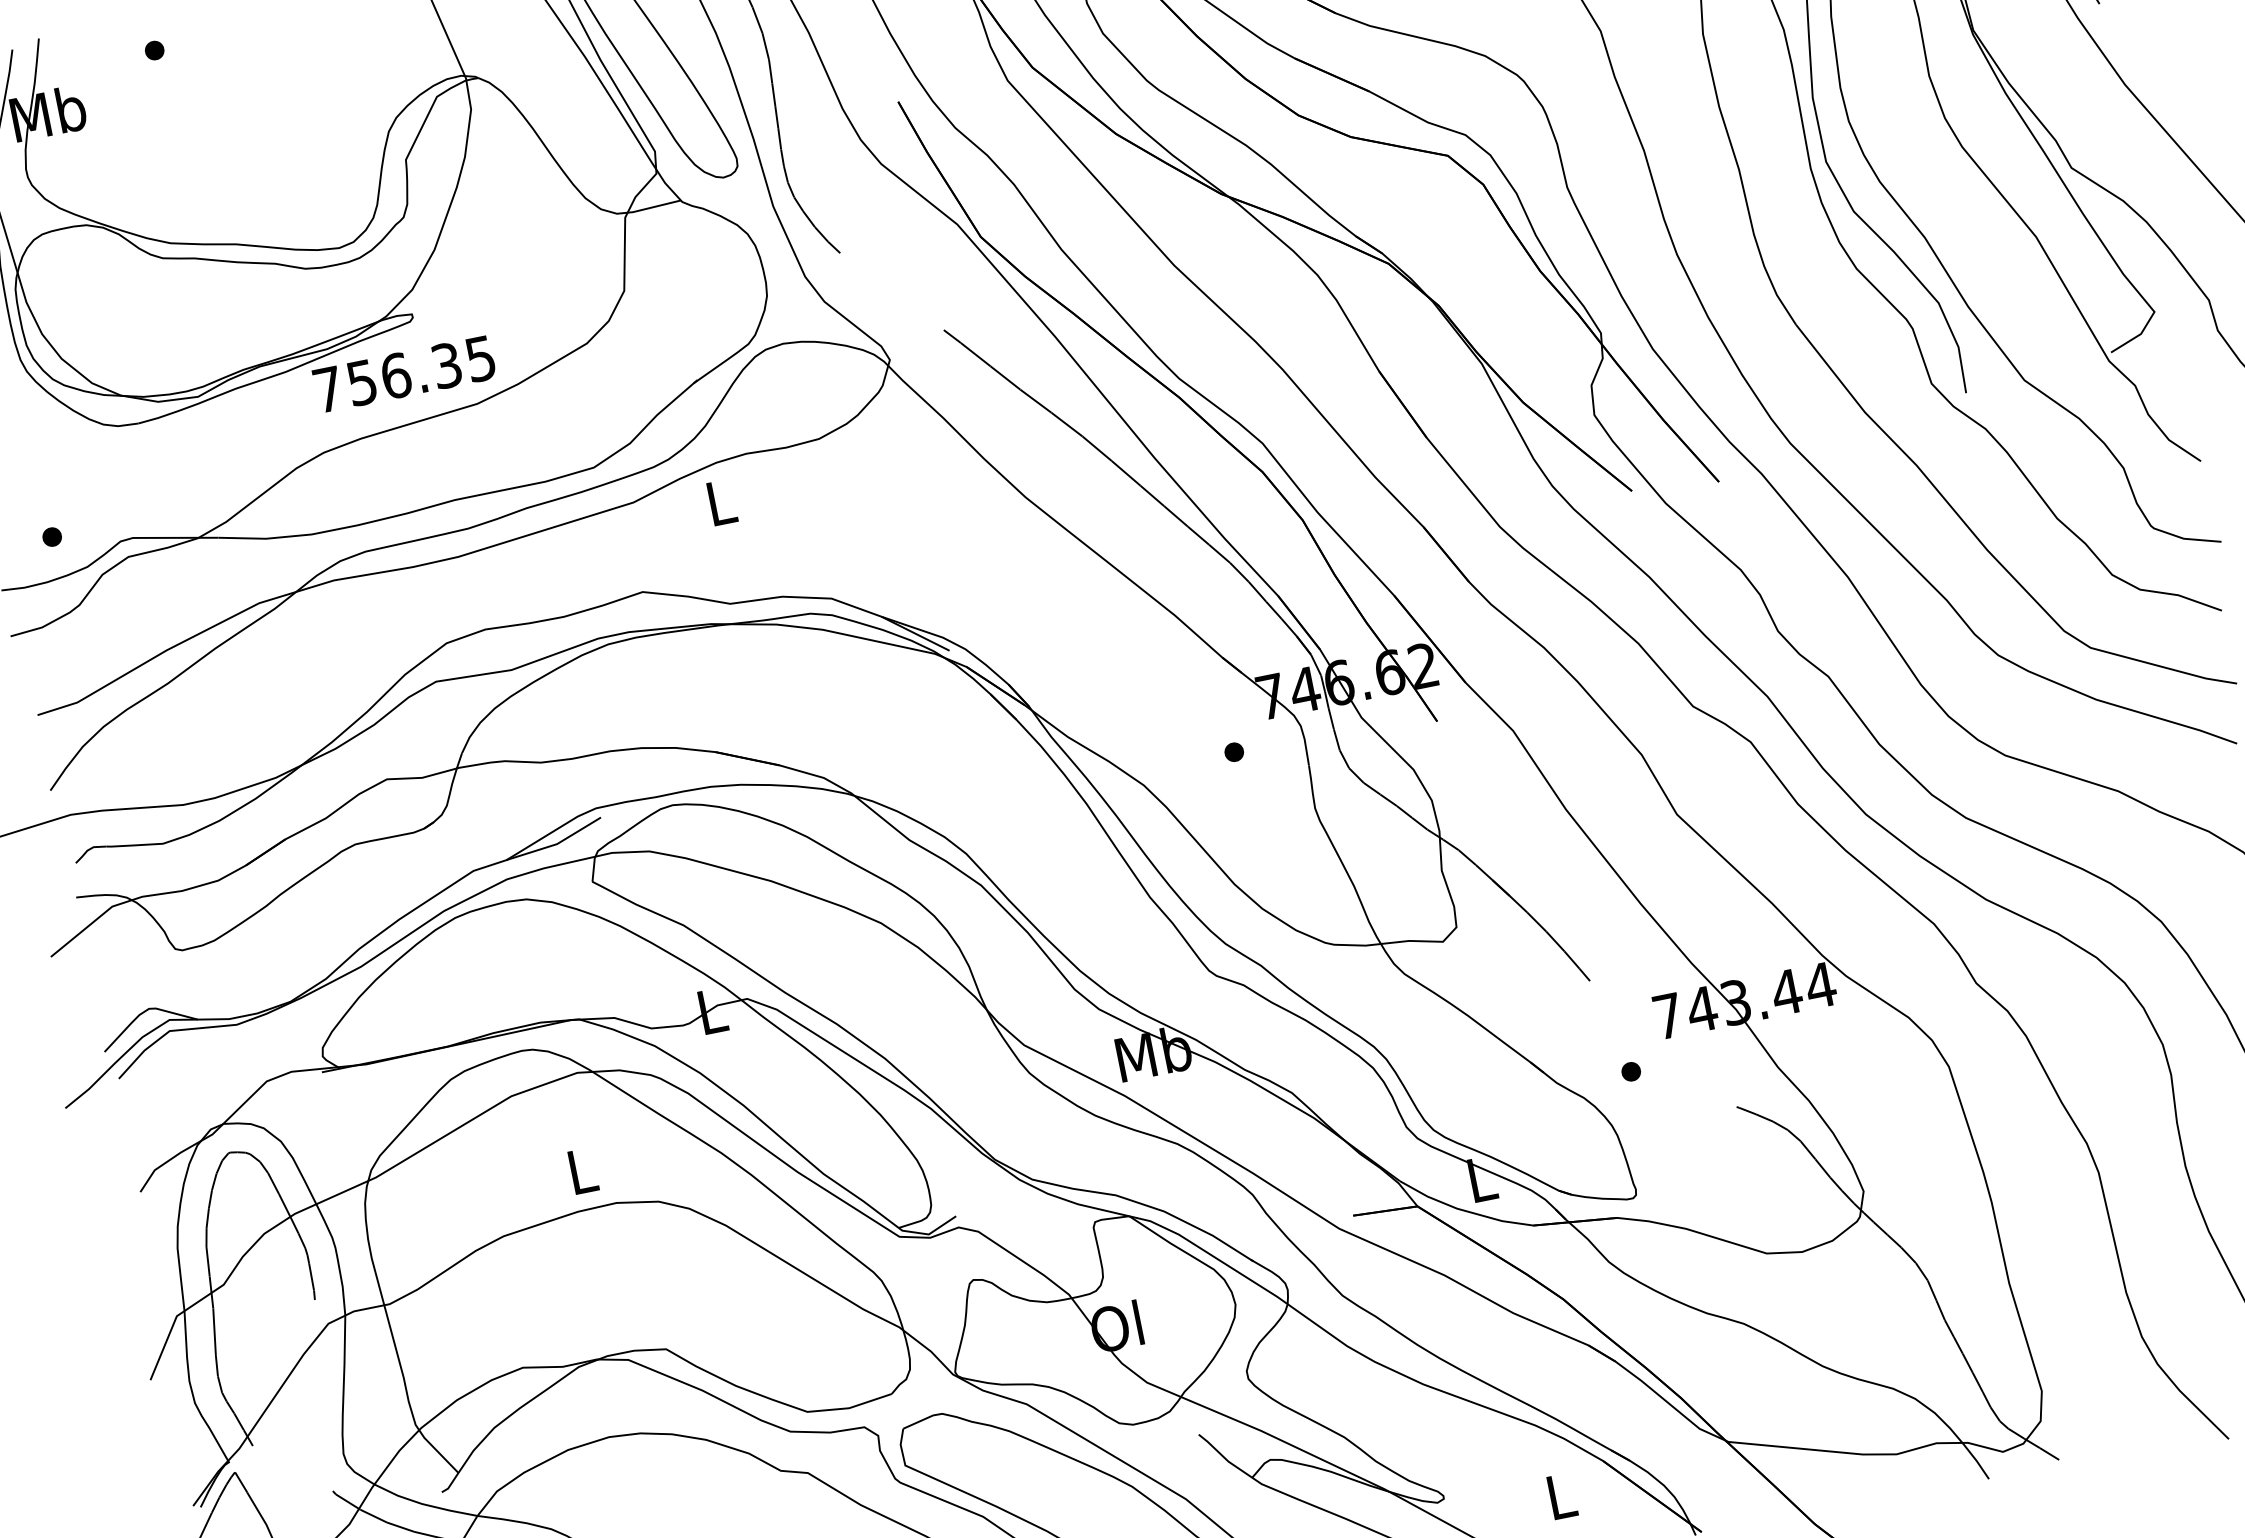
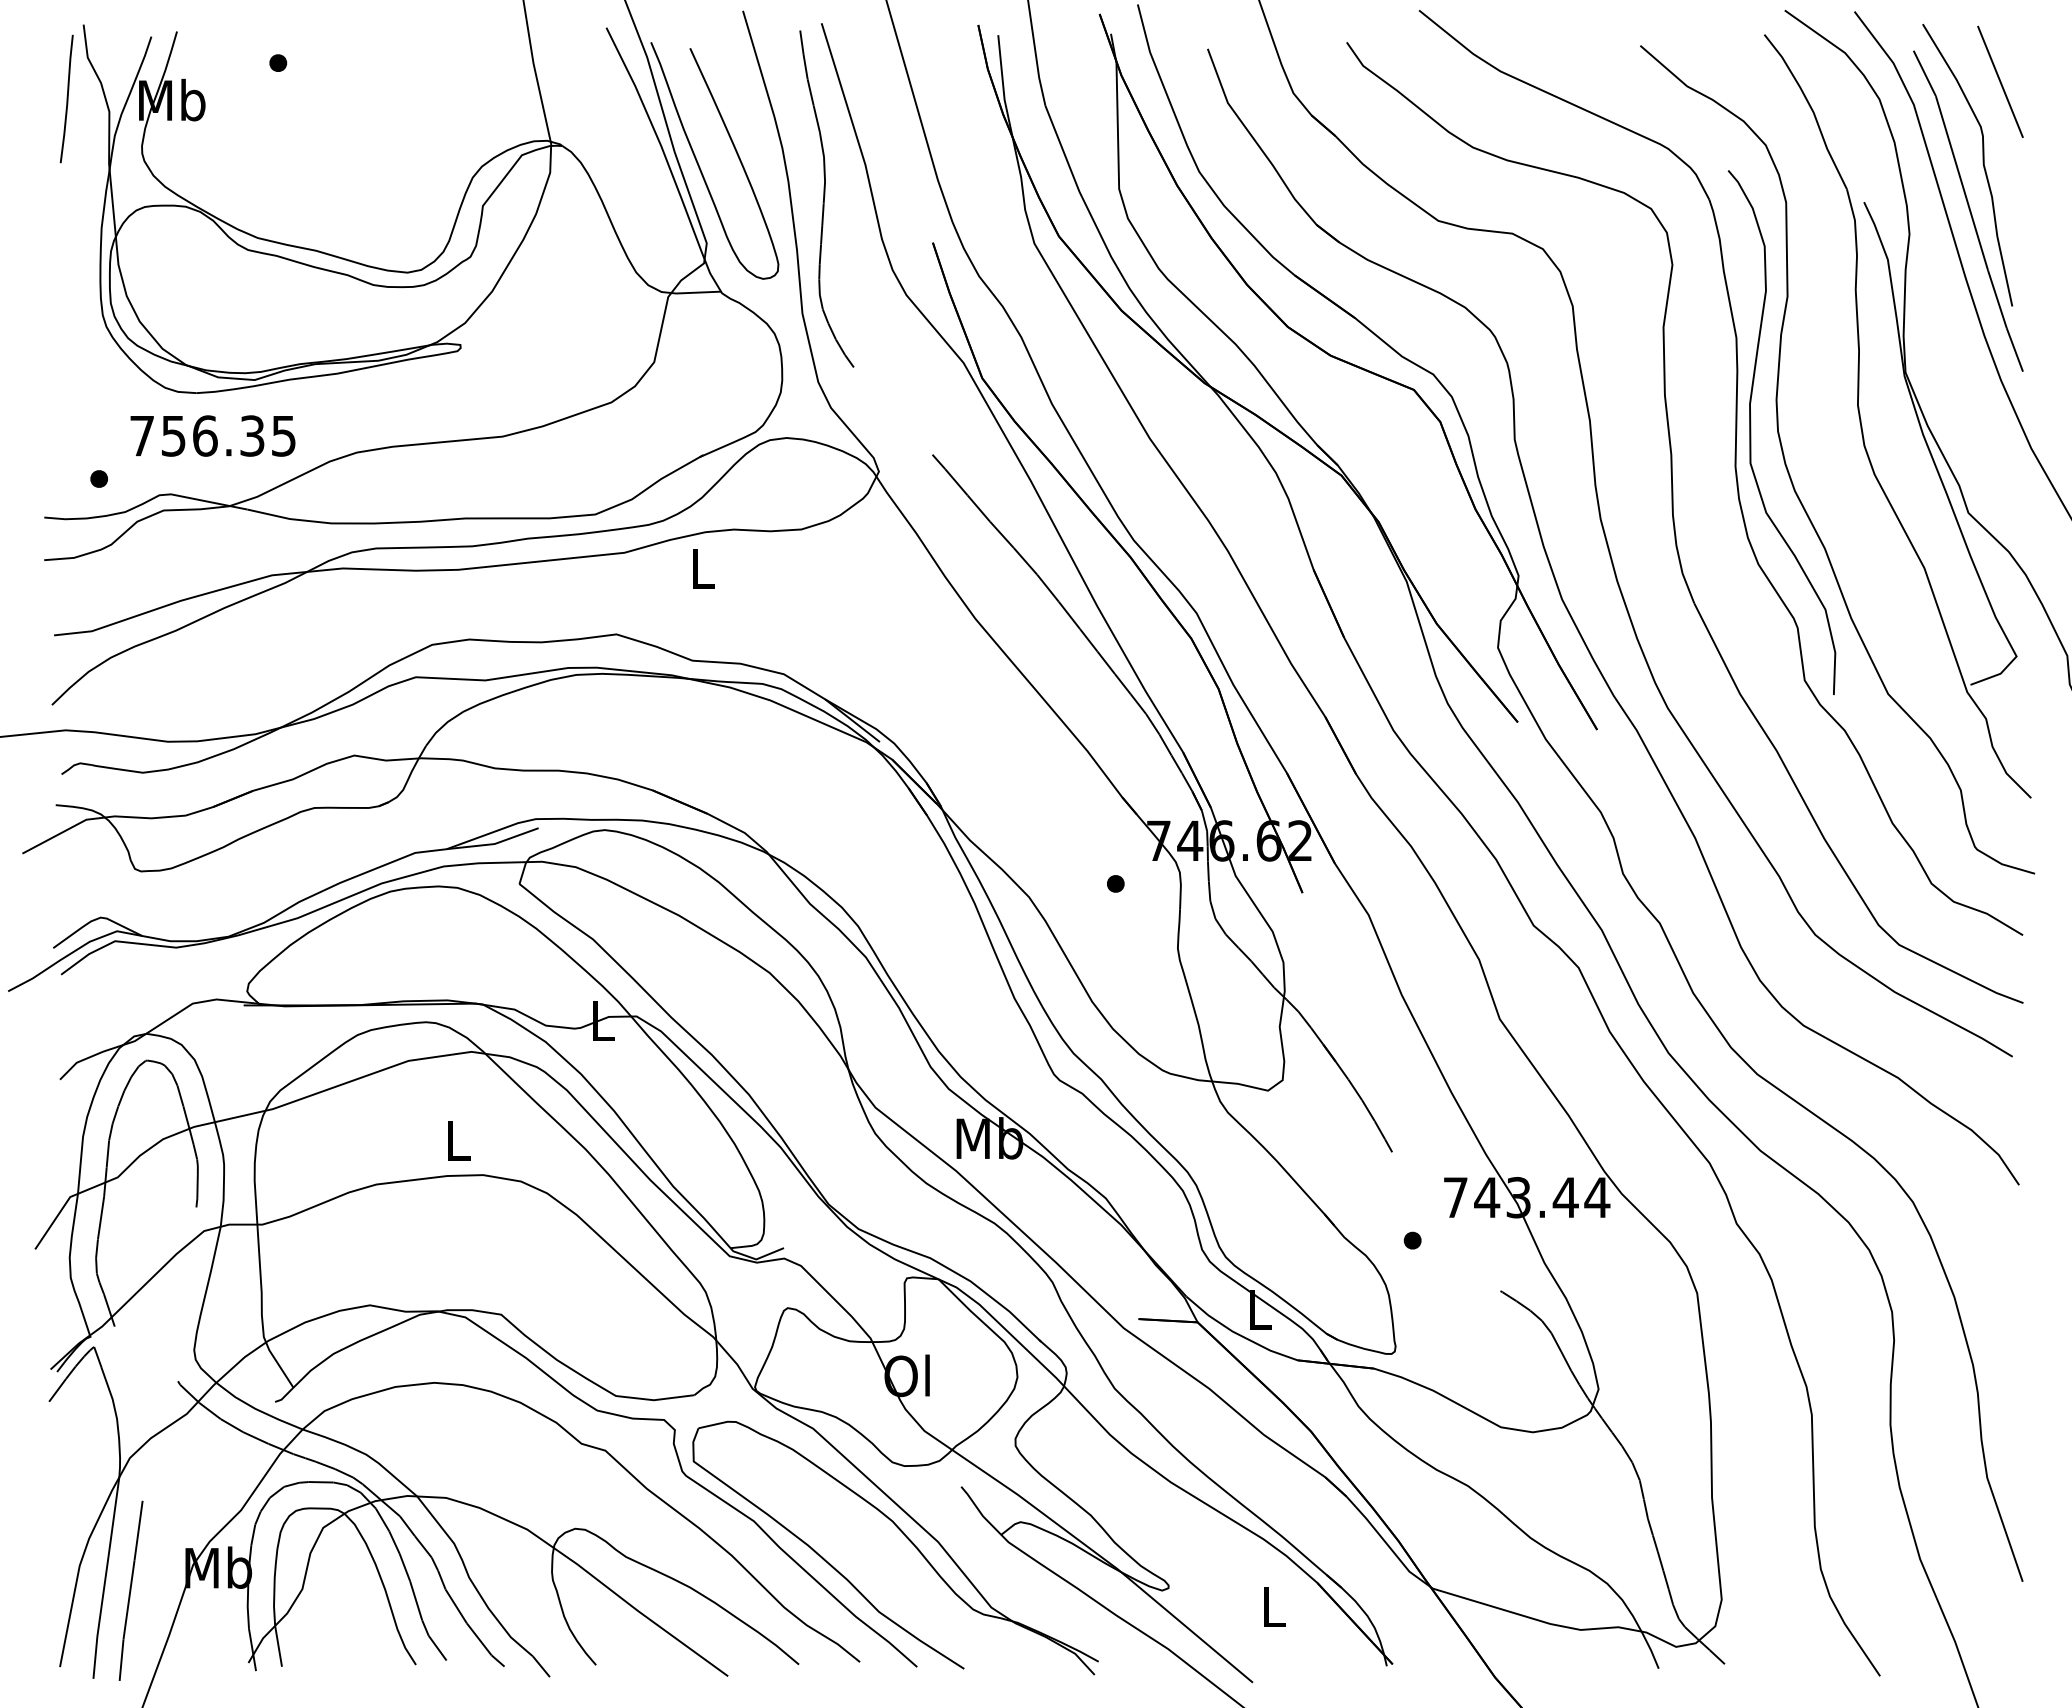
text: (403, 373) -> (212, 435), moved

